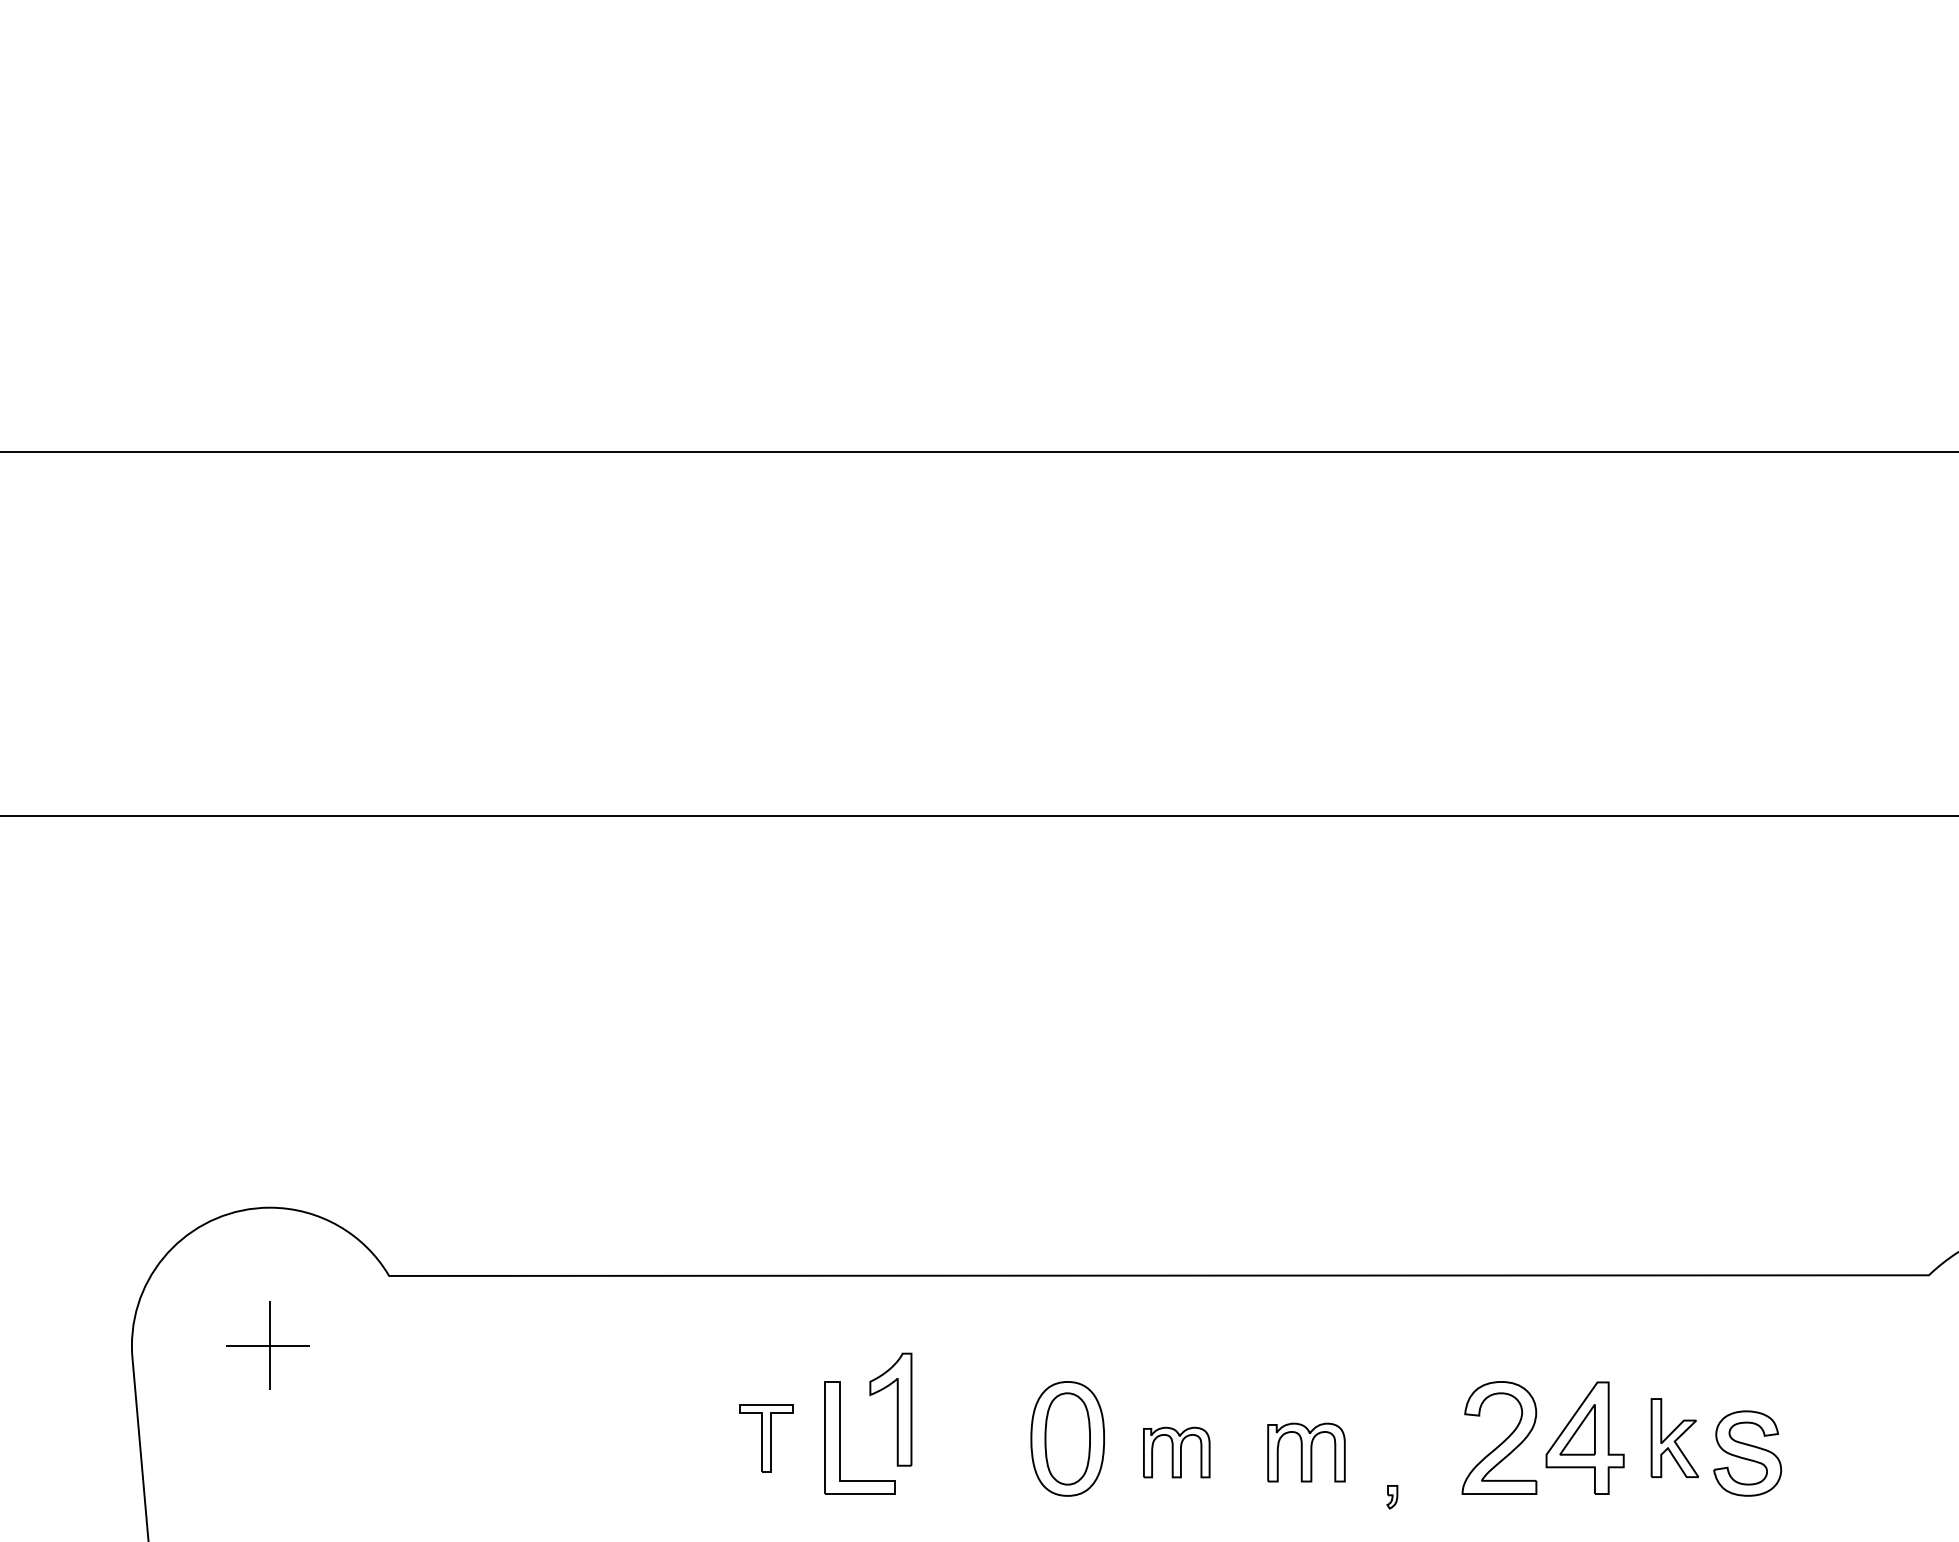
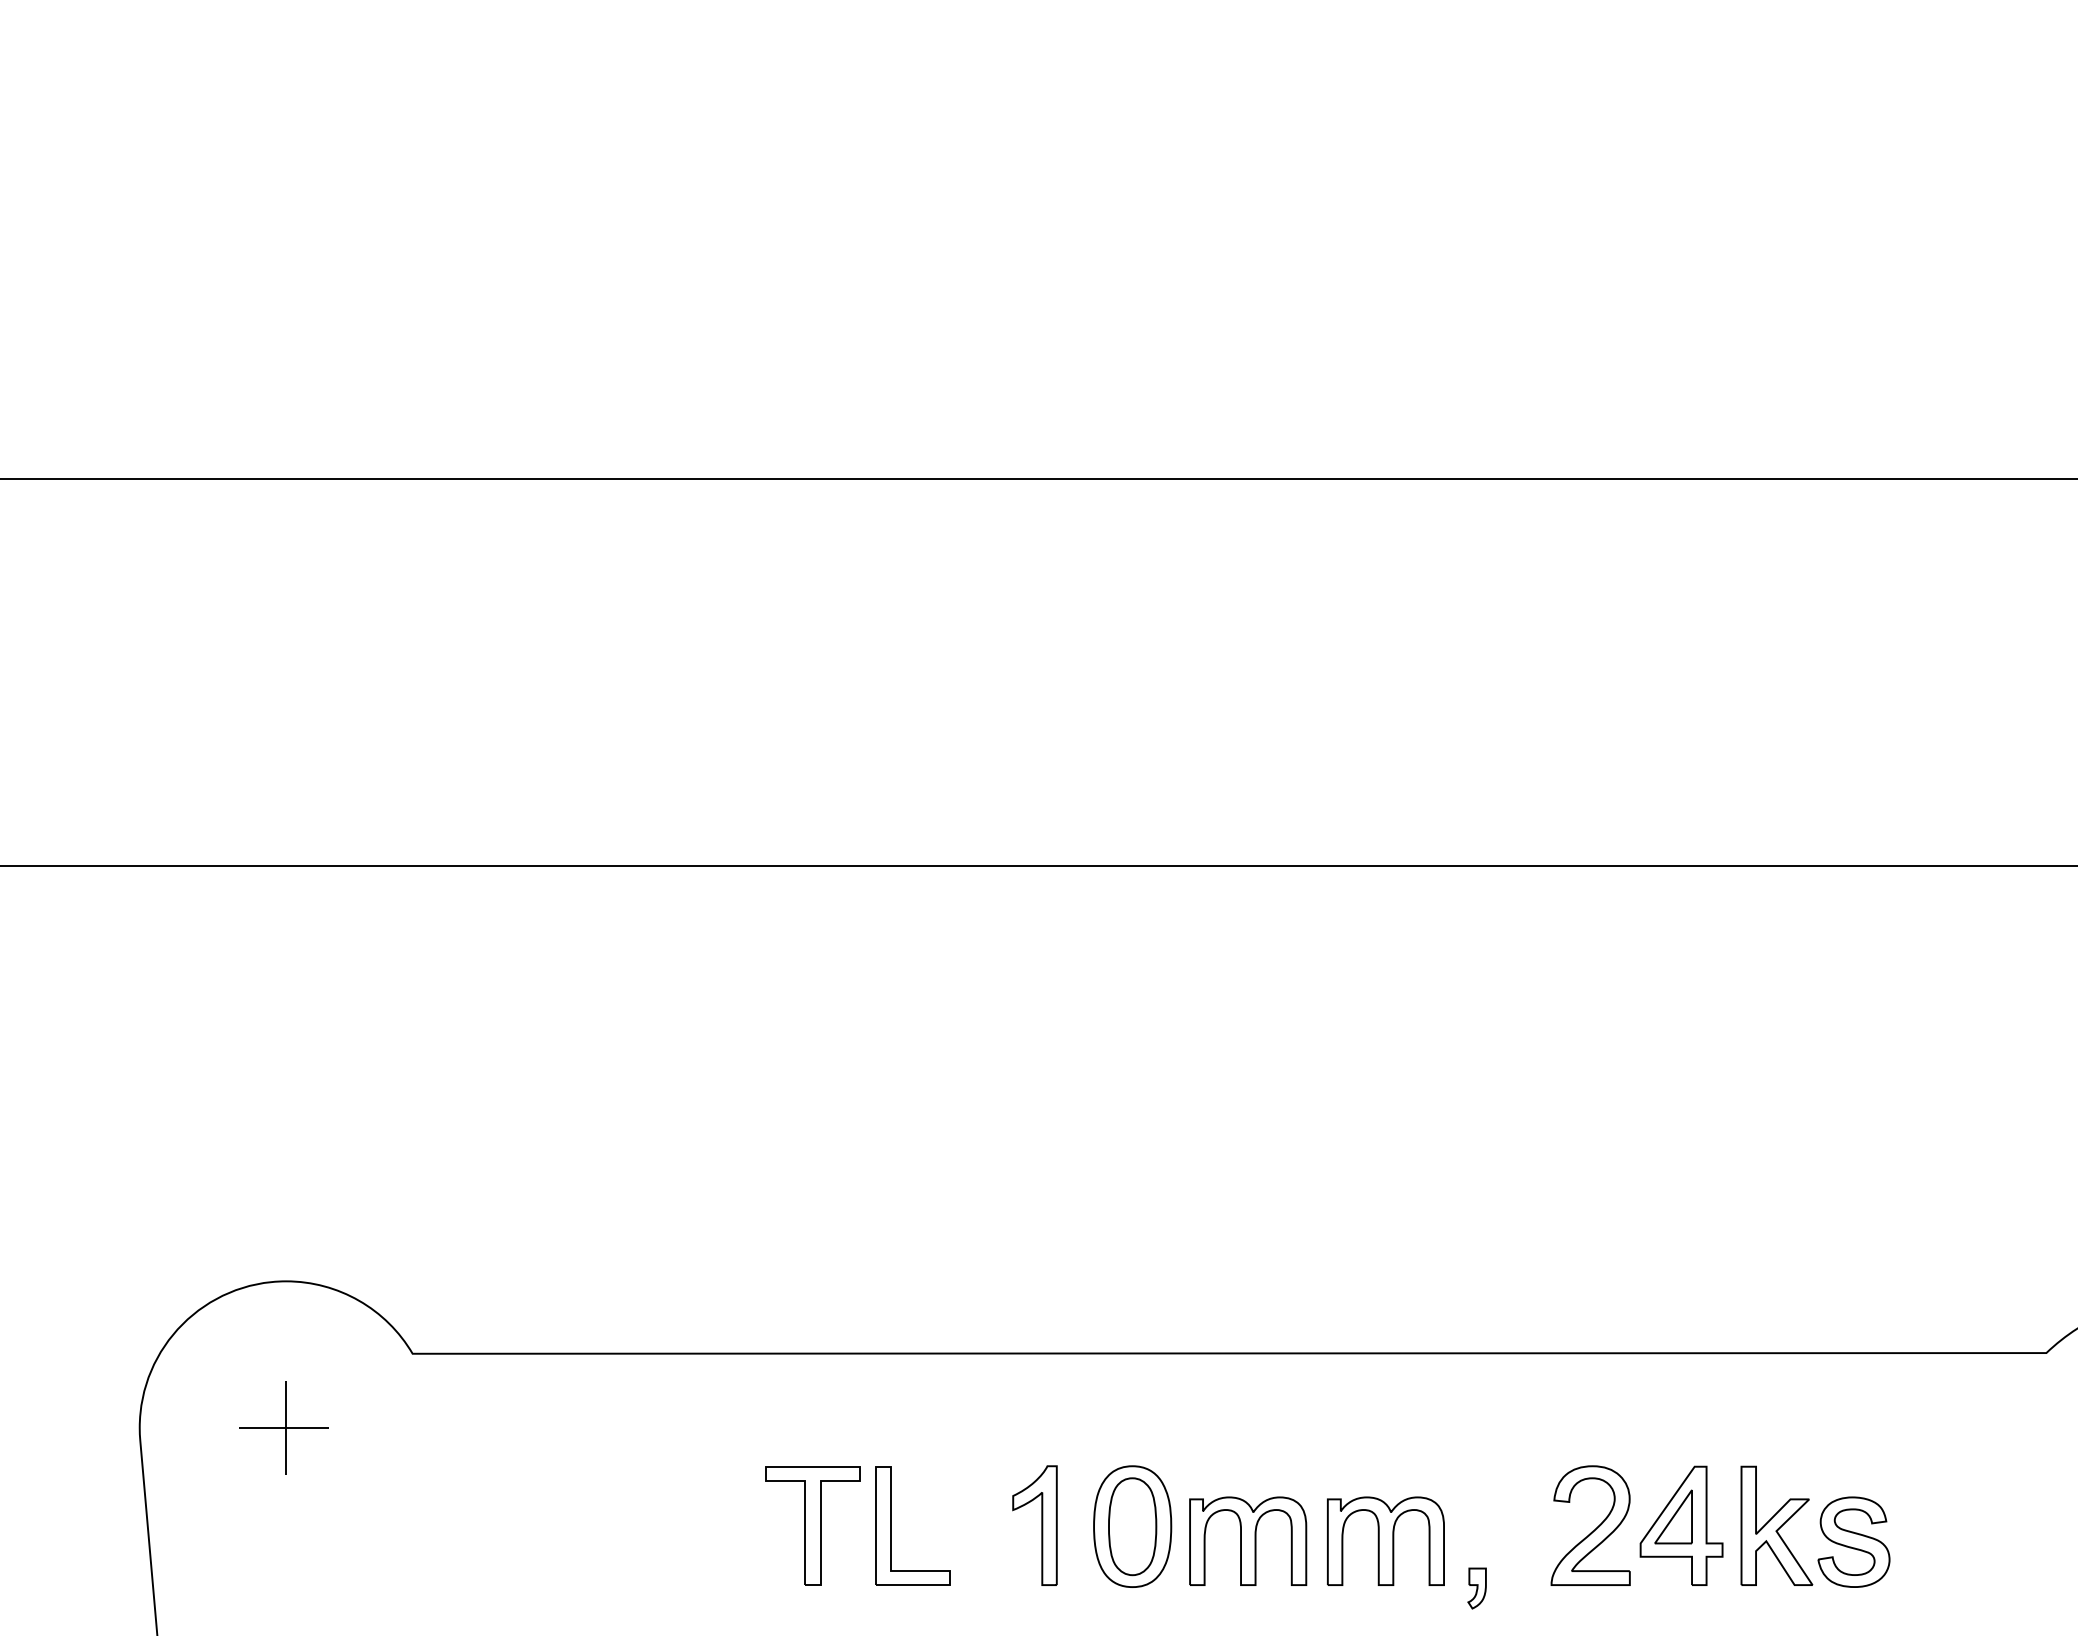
part: (897, 1409) -> (1041, 1525), moved
part: (766, 1437) -> (812, 1525), size x1.67
part: (1674, 1437) -> (1776, 1525), size x1.43
part: (1176, 1451) -> (1248, 1540), size x1.67
part: (1306, 1451) -> (1385, 1540), size x1.43
part: (1391, 1497) -> (1476, 1588), size x1.67

